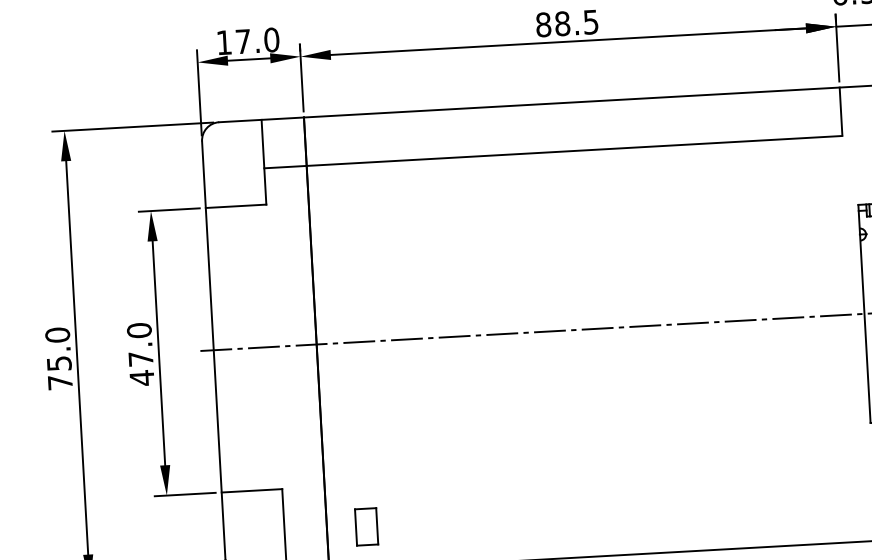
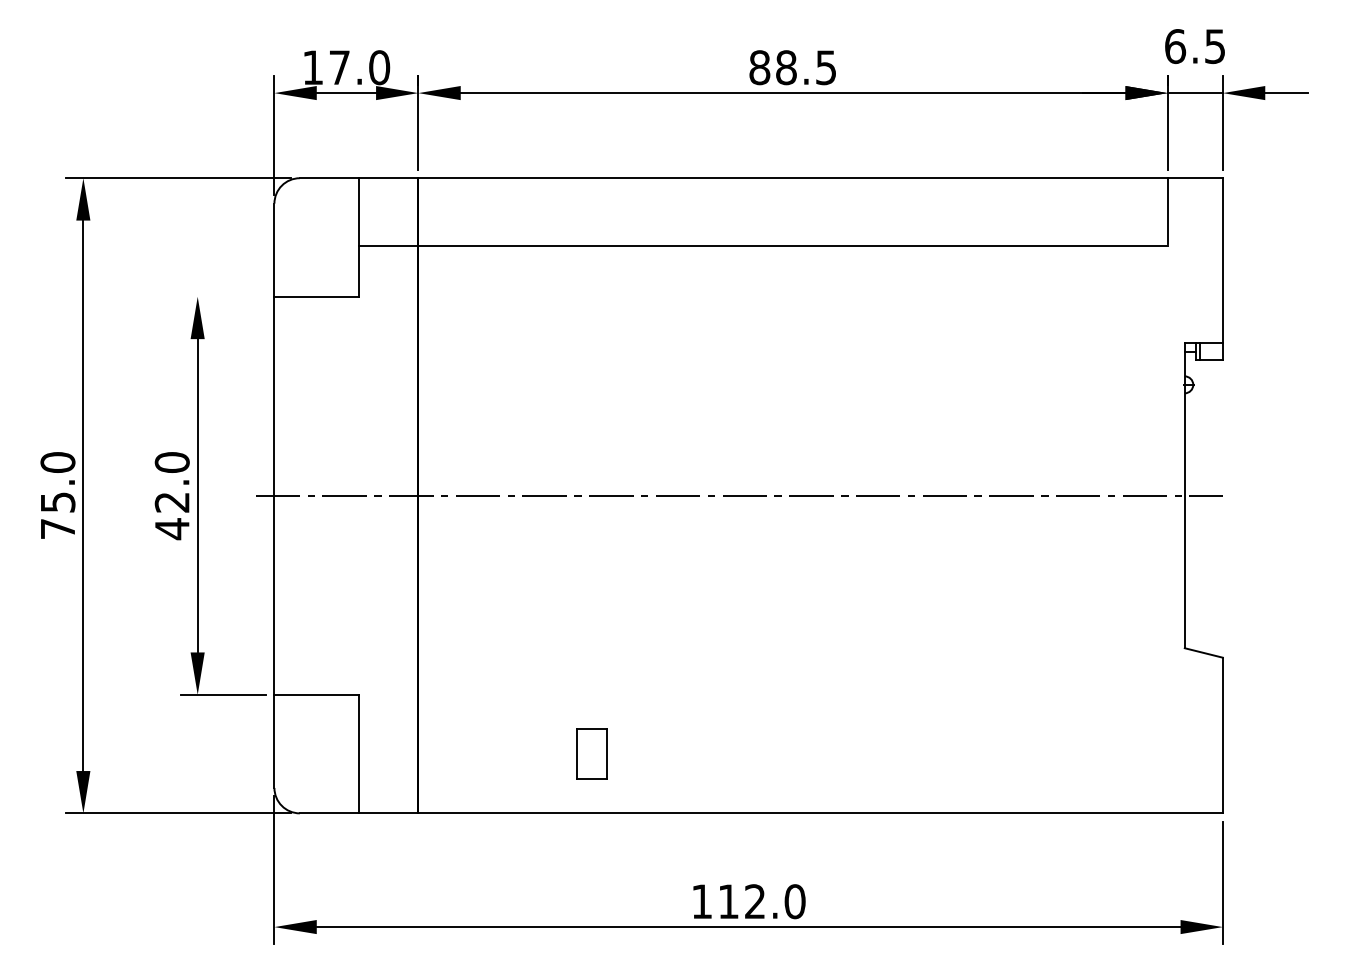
line: (168, 209) -> (222, 296), removed
text: (140, 359) -> (171, 502), 47.0 -> 42.0
part: (366, 526) -> (591, 753), moved

